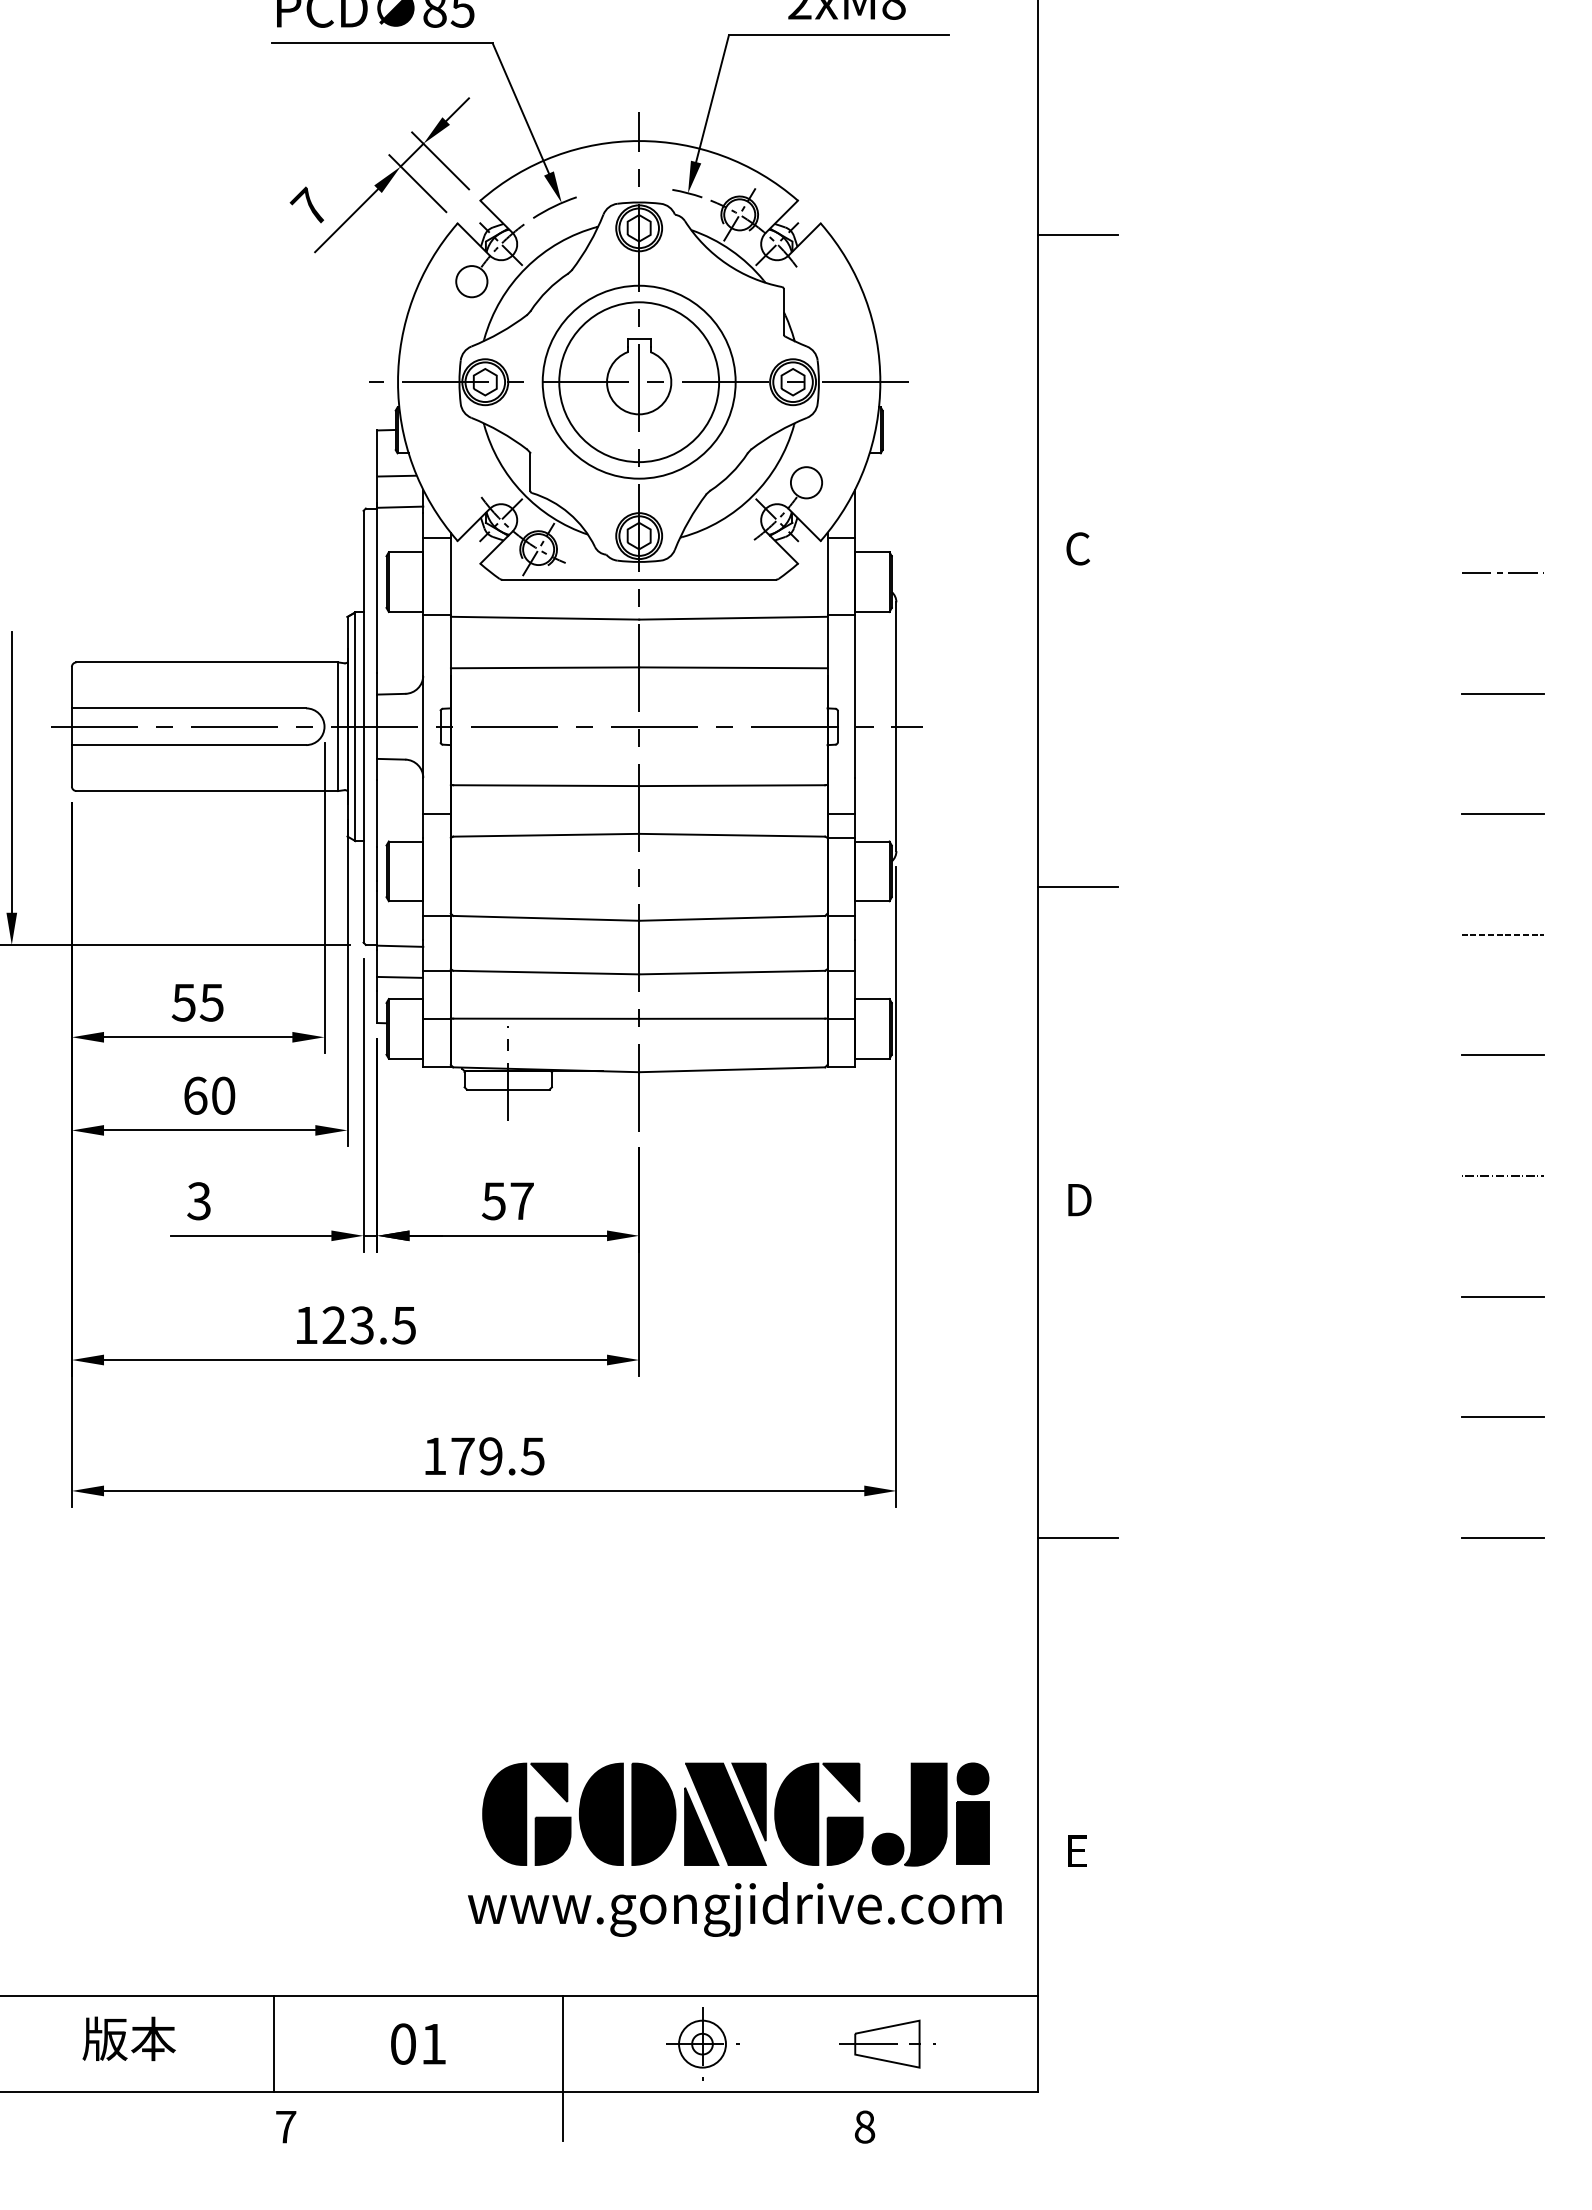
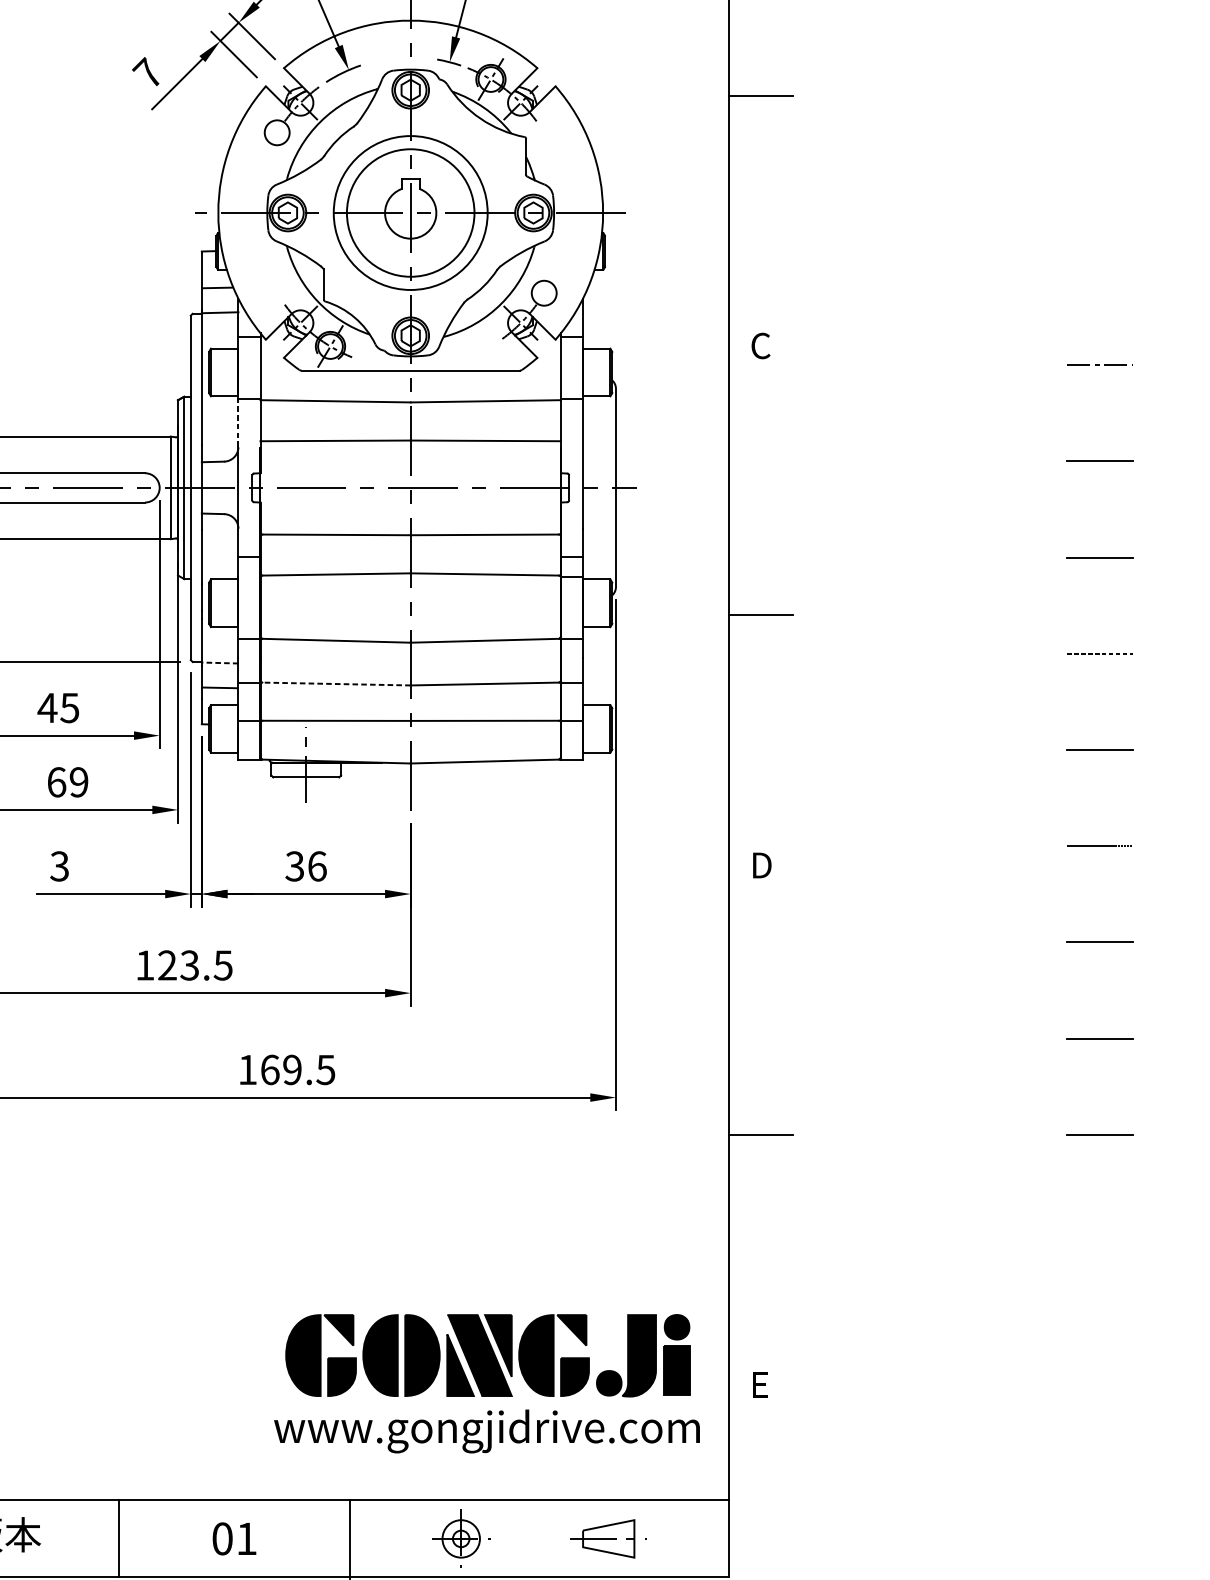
line: (423, 644) -> (238, 422), solid -> dashed
line: (400, 946) -> (220, 663), solid -> dashed
line: (545, 972) -> (335, 683), solid -> dashed
text: (183, 1002) -> (47, 707), 55 -> 45
text: (223, 1095) -> (79, 782), 60 -> 69
text: (508, 1201) -> (306, 866), 57 -> 36
text: (462, 1456) -> (269, 1070), 179.5 -> 169.5

